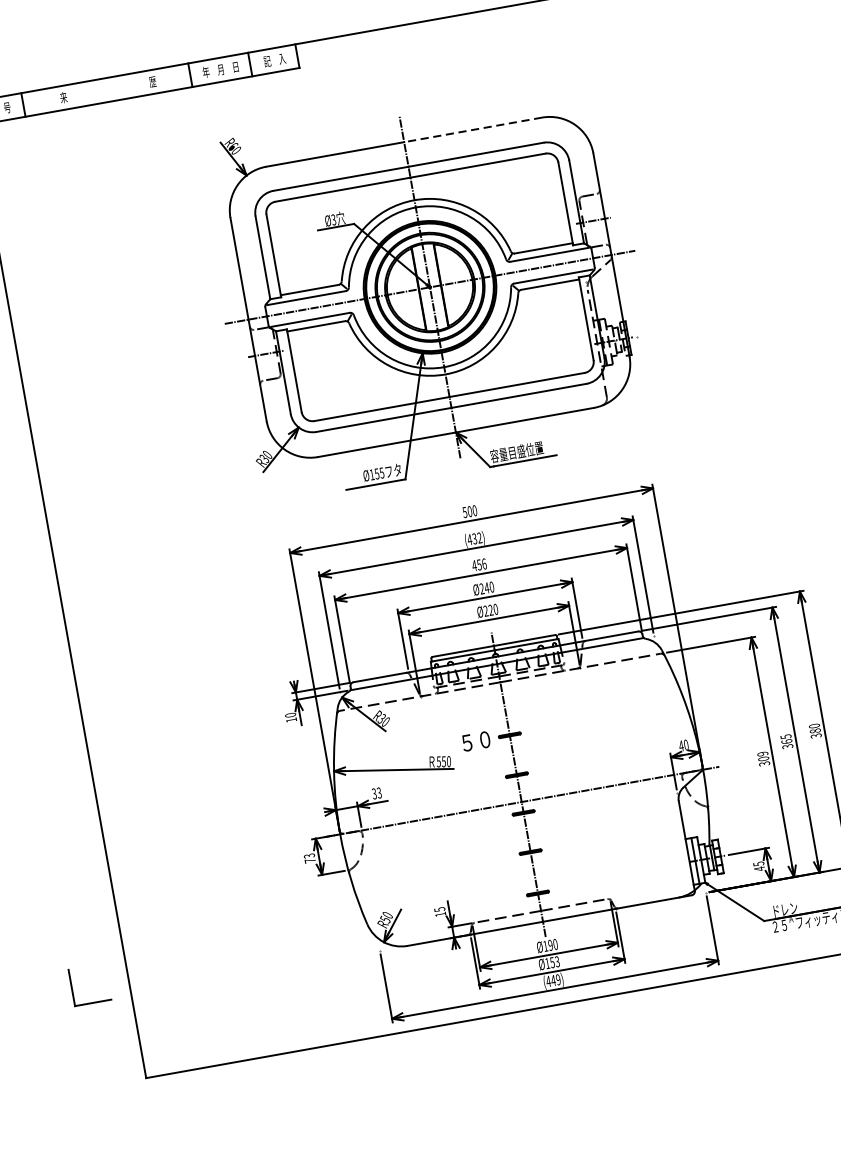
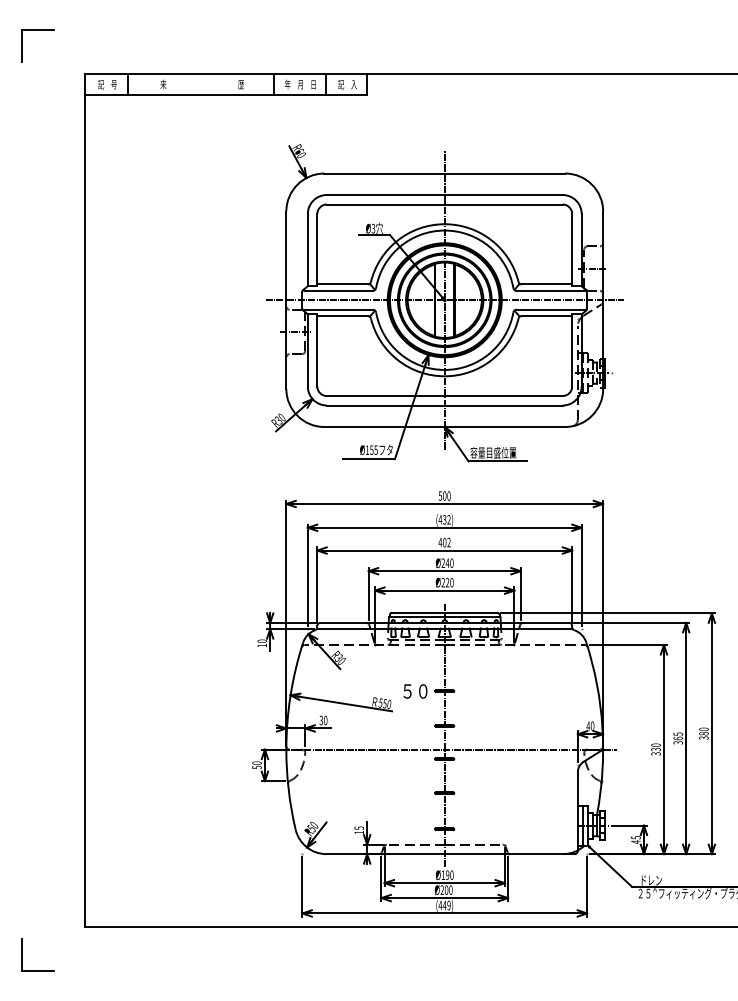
line: (472, 129) -> (504, 173), dashed -> solid
text: (481, 564) -> (446, 542), 456 -> 402
text: (762, 756) -> (655, 747), 309 -> 330
text: (379, 793) -> (325, 720), 33 -> 30
text: (309, 858) -> (256, 765), 73 -> 50
text: (552, 961) -> (446, 889), Ø153 -> Ø200
part: (72, 987) -> (22, 954), moved

